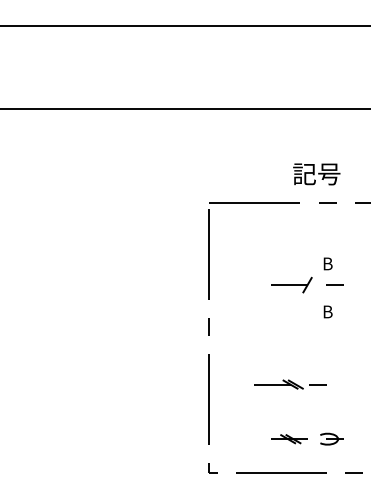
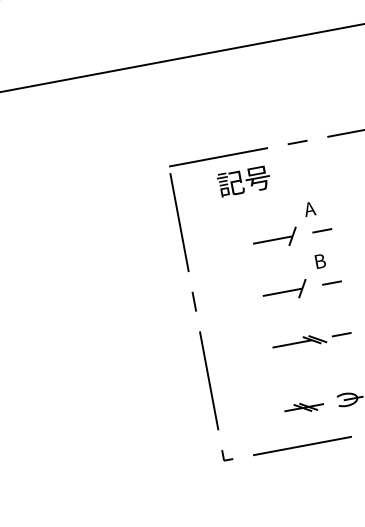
text: (316, 174) -> (244, 181), moved
text: (327, 263) -> (309, 208), B -> A
part: (307, 333) -> (302, 288), added
part: (290, 384) -> (311, 340), moved

